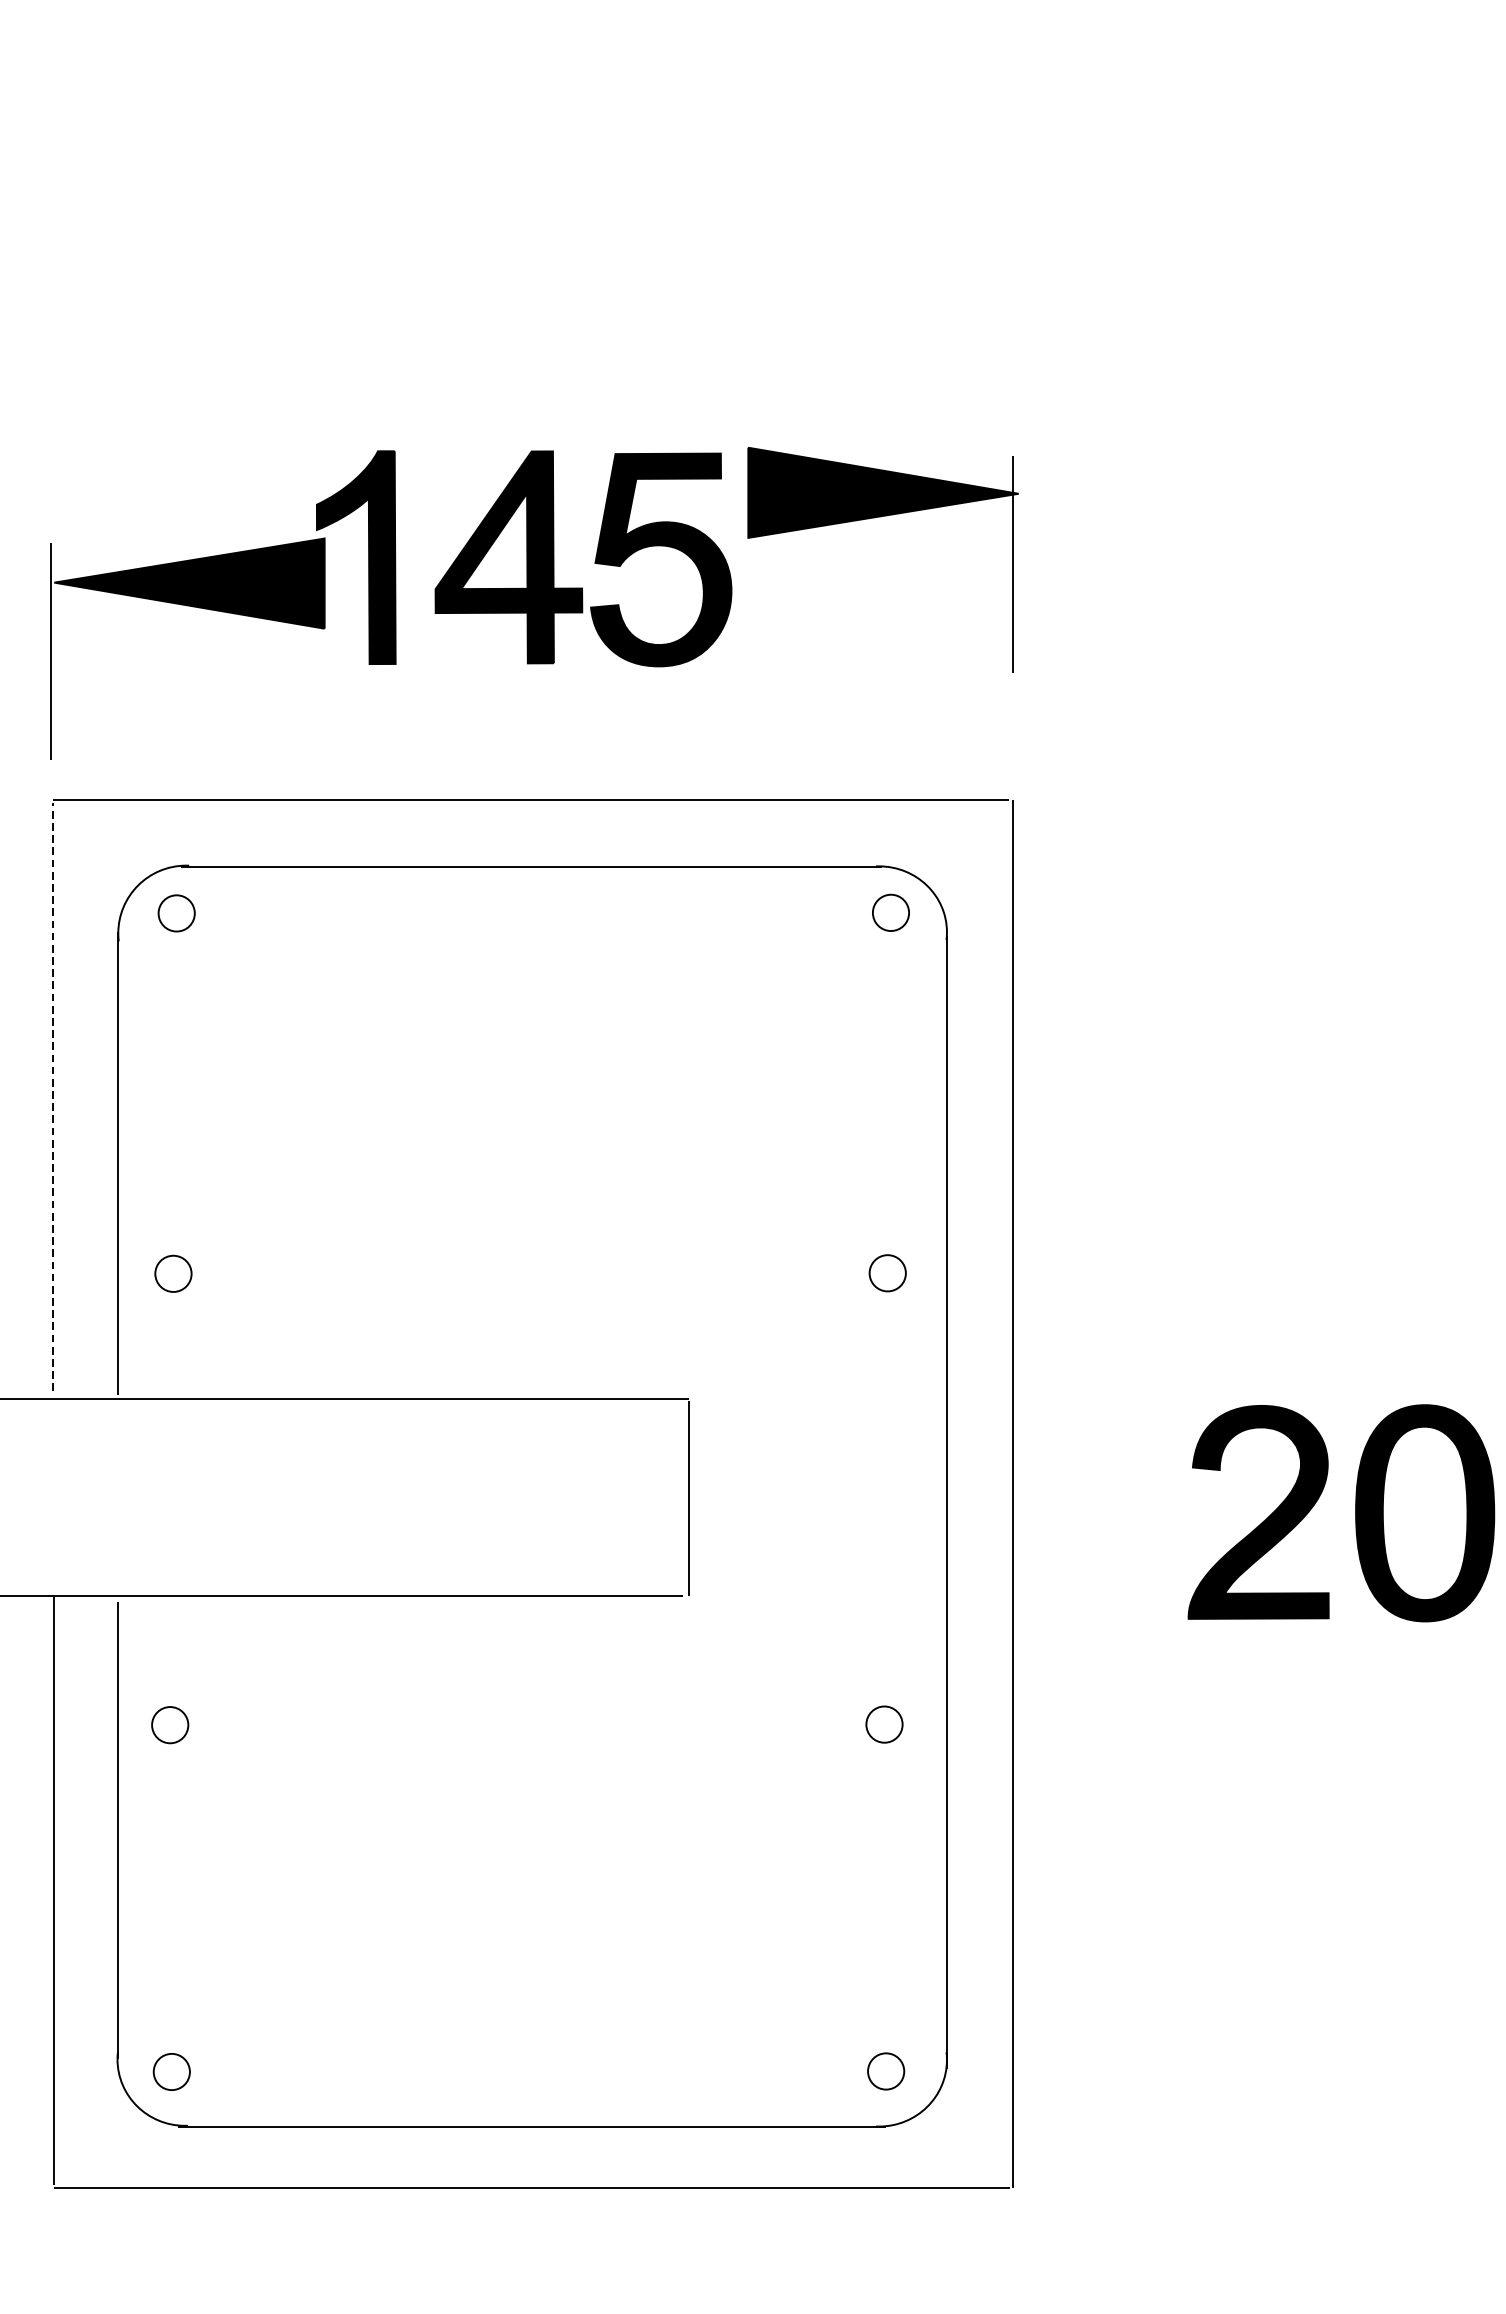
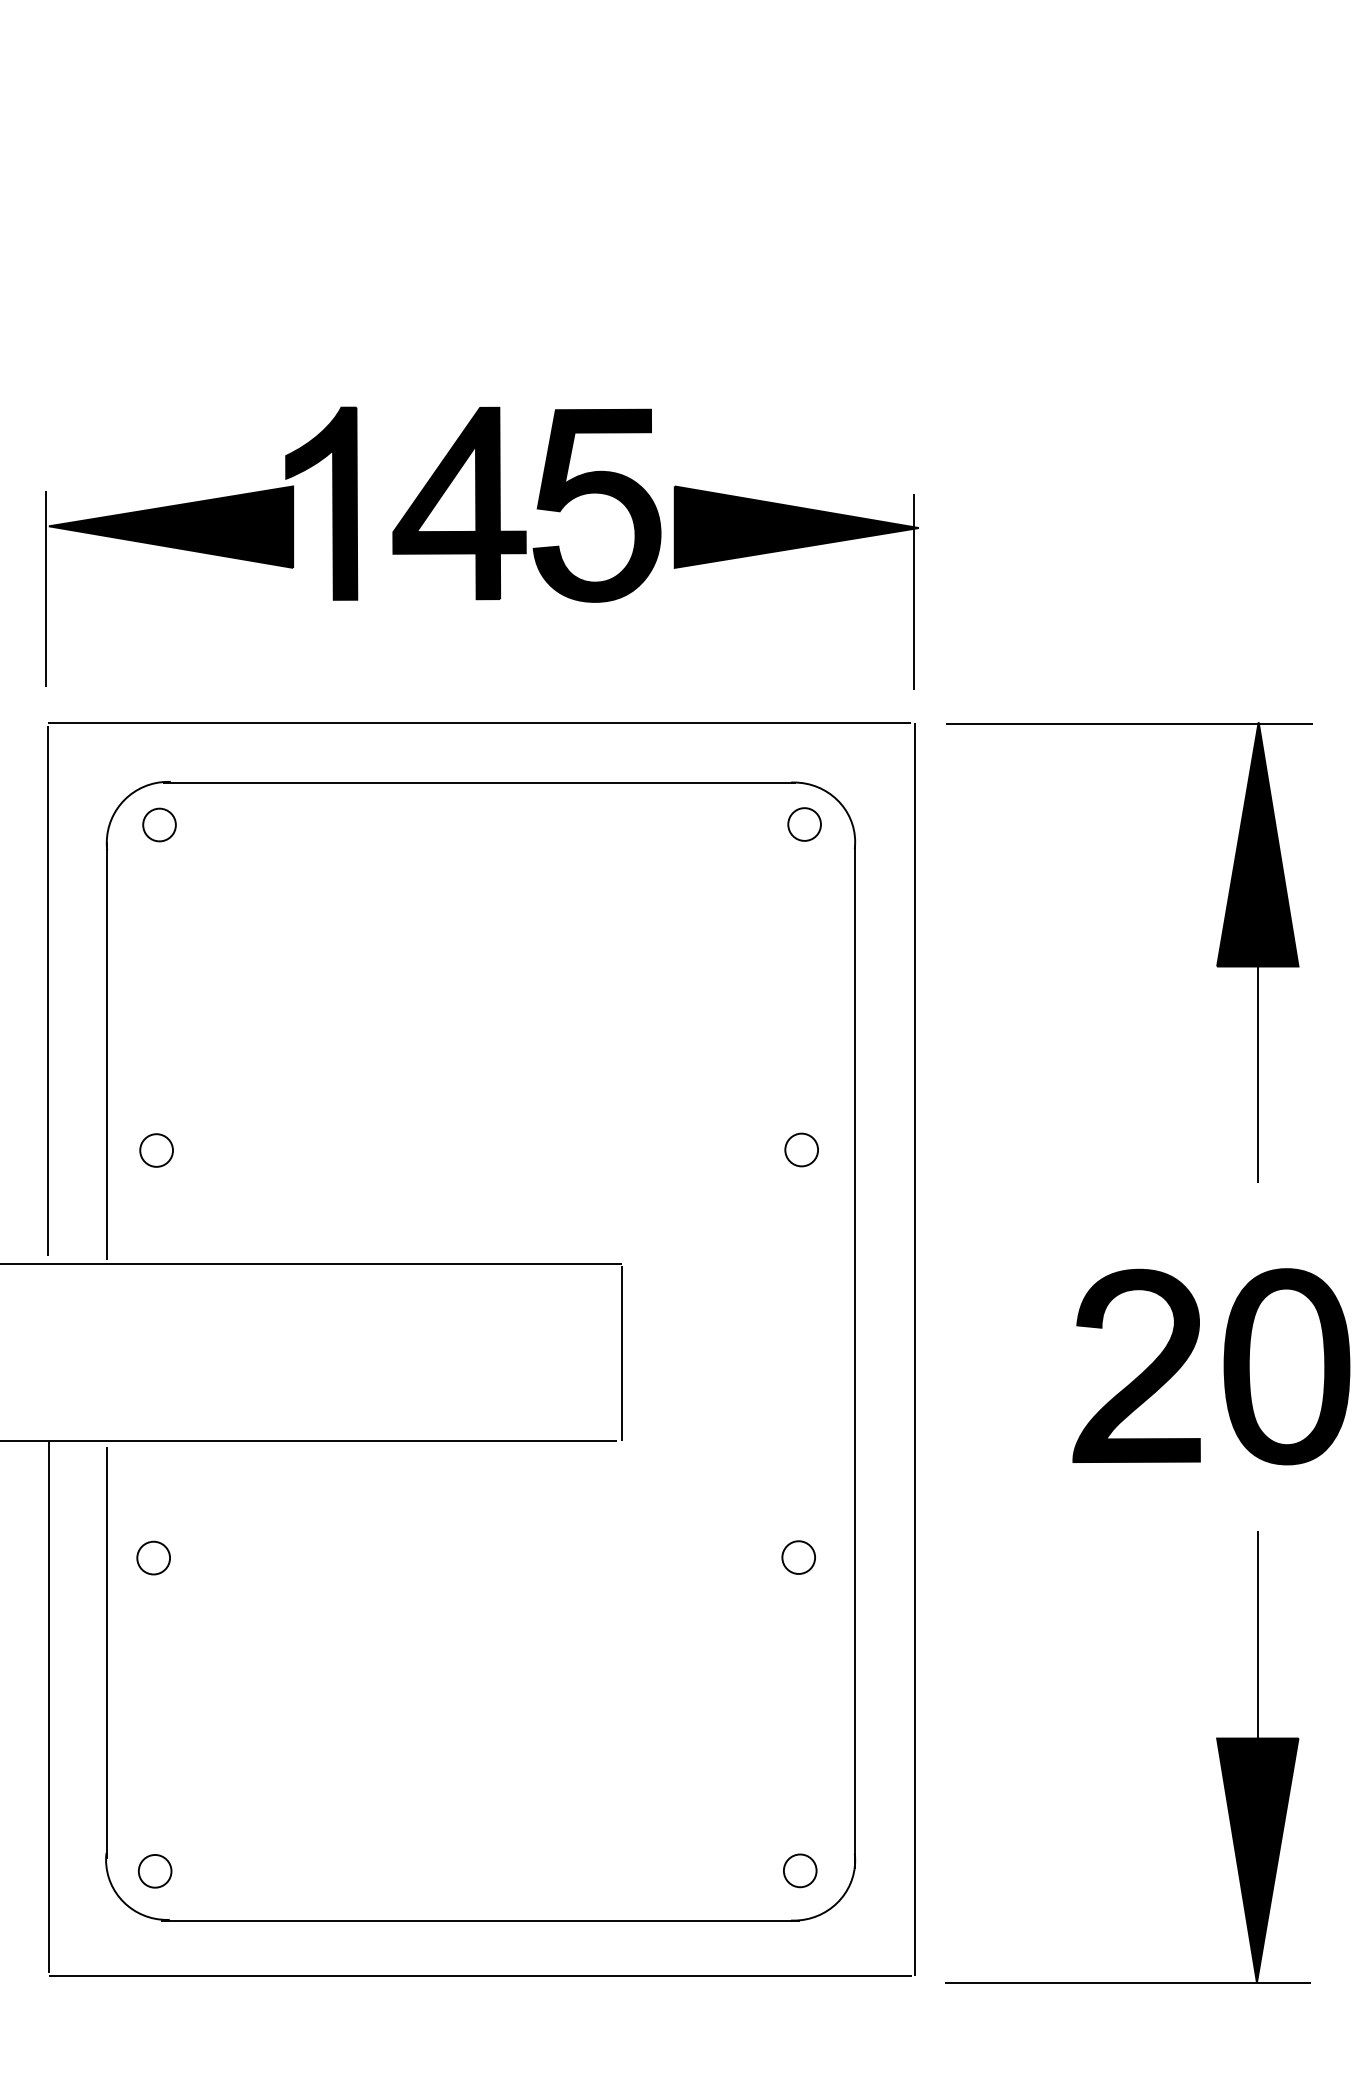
part: (875, 518) -> (789, 550), moved
part: (1347, 1065) -> (1216, 962), added
line: (52, 1096) -> (47, 990), dashed -> solid
part: (1347, 1929) -> (1216, 1742), added

